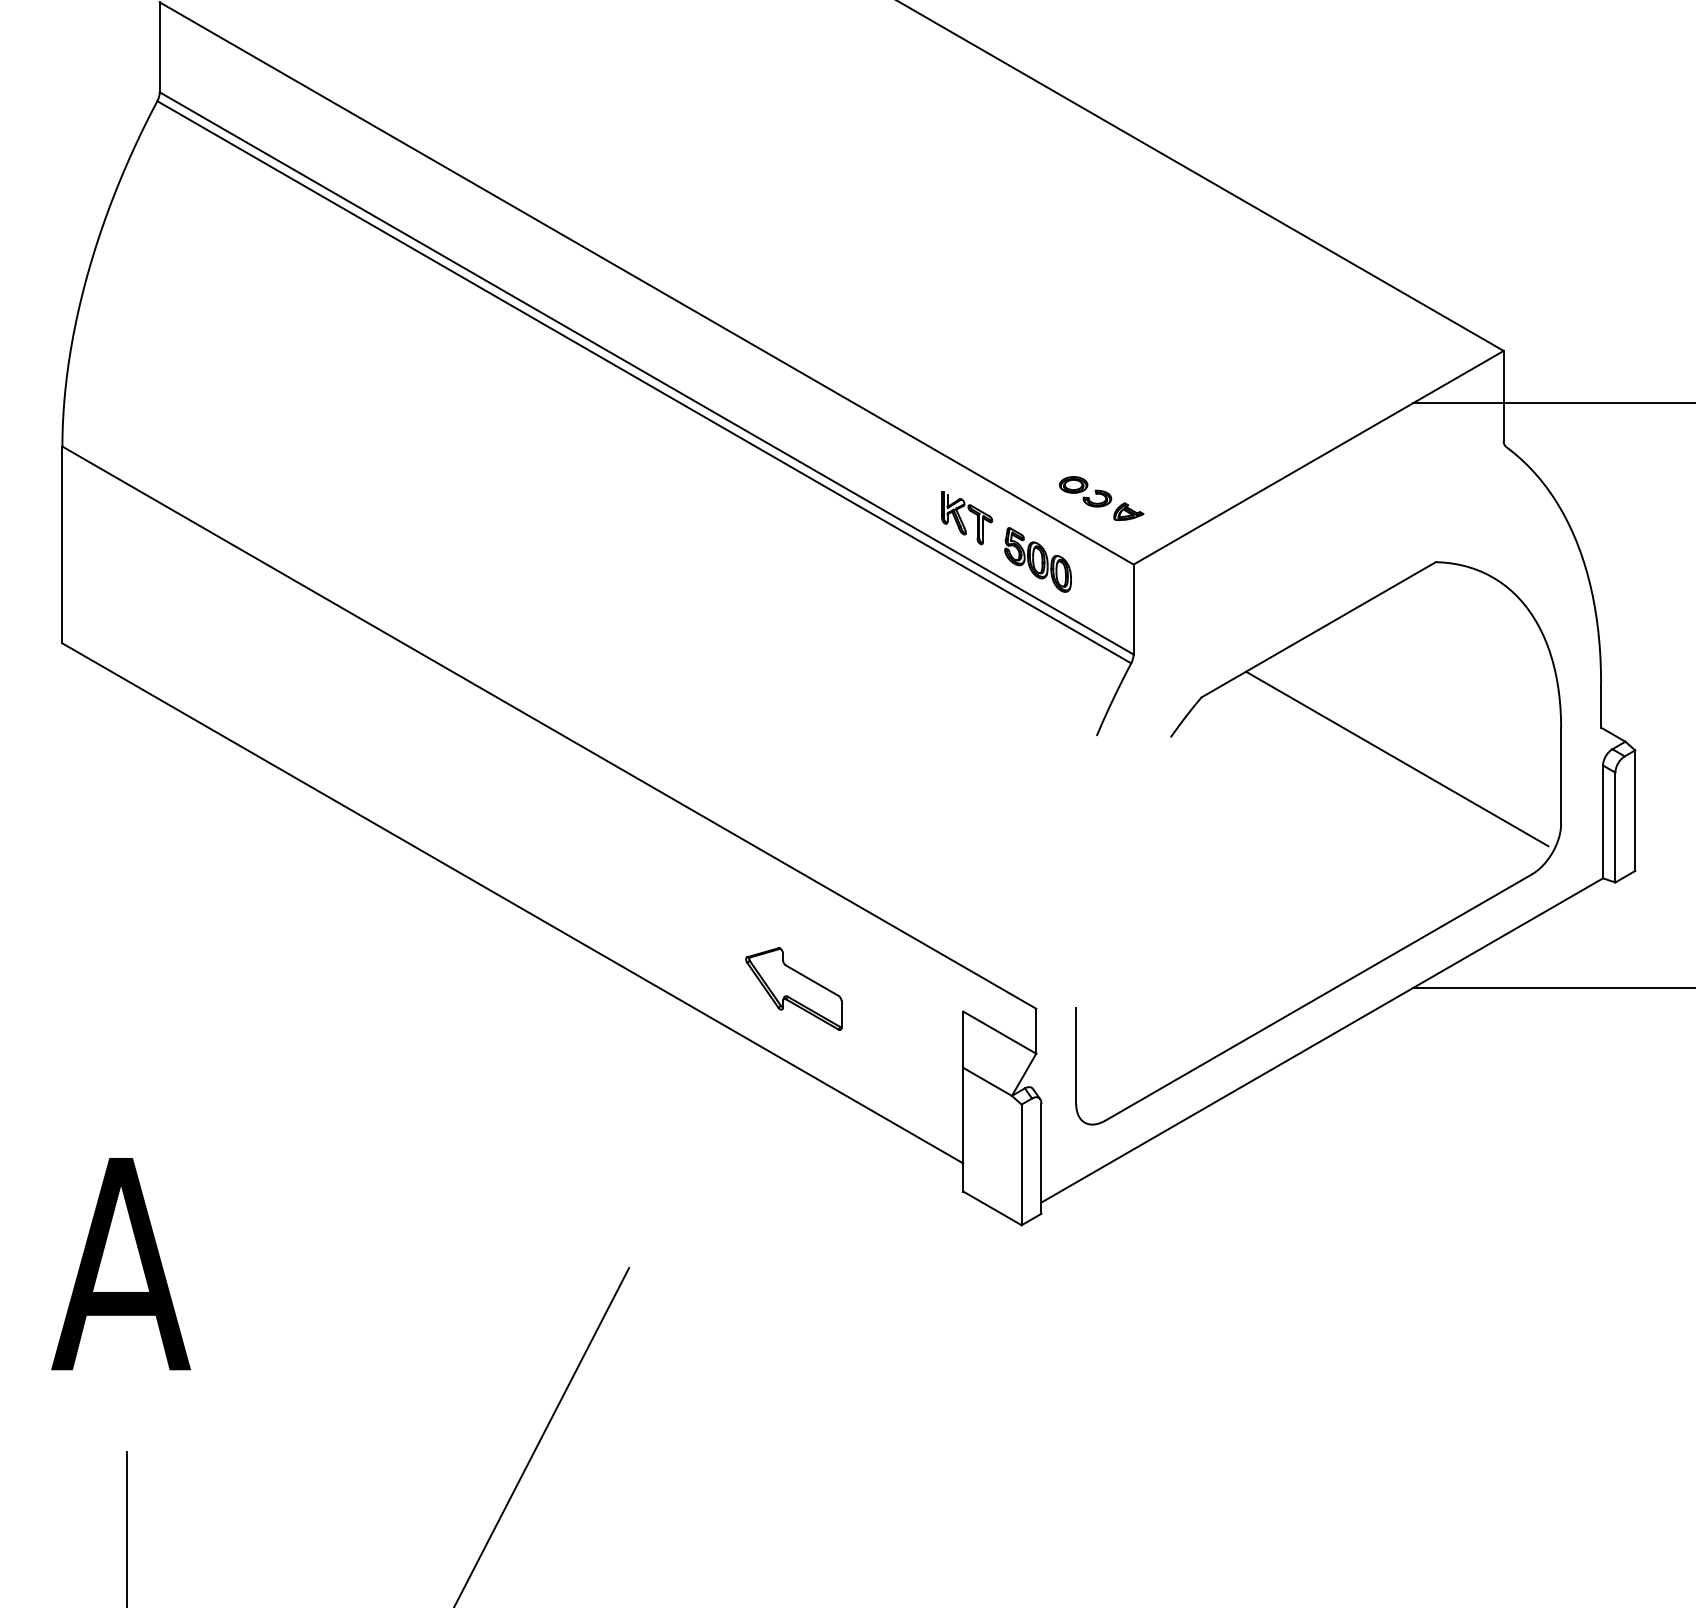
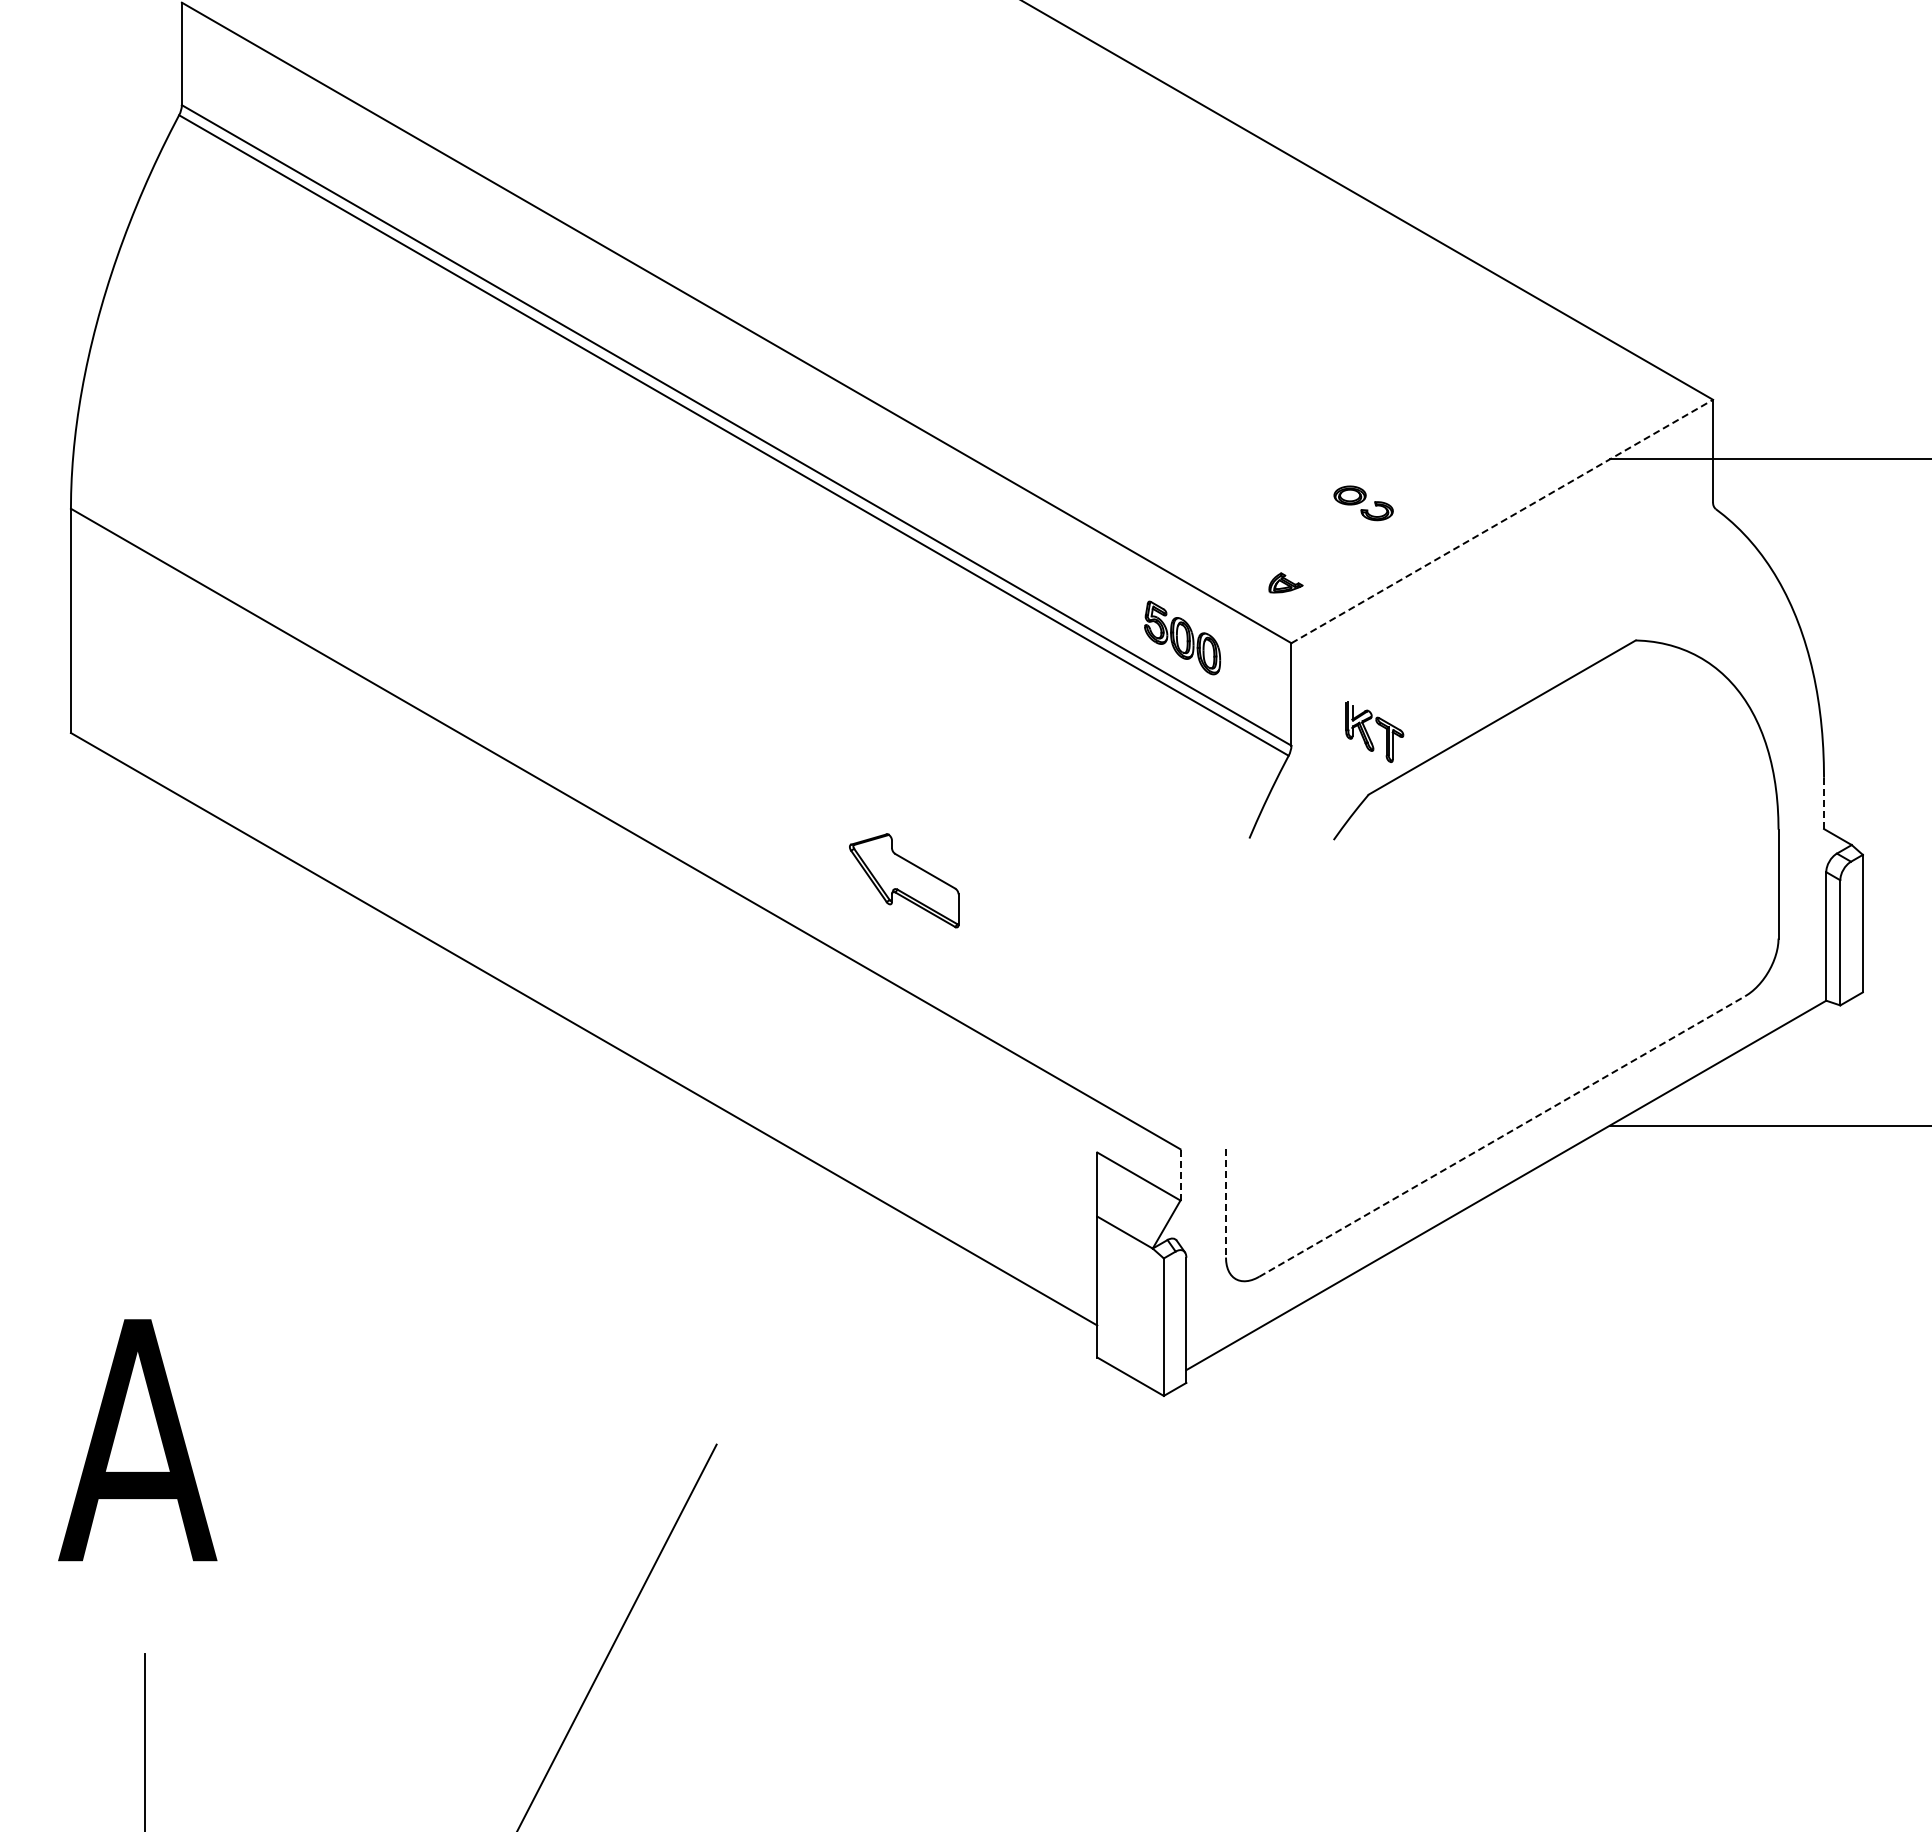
line: (1318, 457) -> (1502, 521), solid -> dashed
part: (1085, 491) -> (1363, 503), moved
part: (961, 519) -> (1368, 733), moved
line: (1601, 705) -> (1824, 803), solid -> dashed
line: (1397, 758) -> (1591, 864), removed
part: (794, 988) -> (904, 880), moved
line: (1318, 997) -> (1502, 1136), solid -> dashed
line: (1036, 1030) -> (1180, 1174), solid -> dashed
line: (1075, 1056) -> (1225, 1203), solid -> dashed

